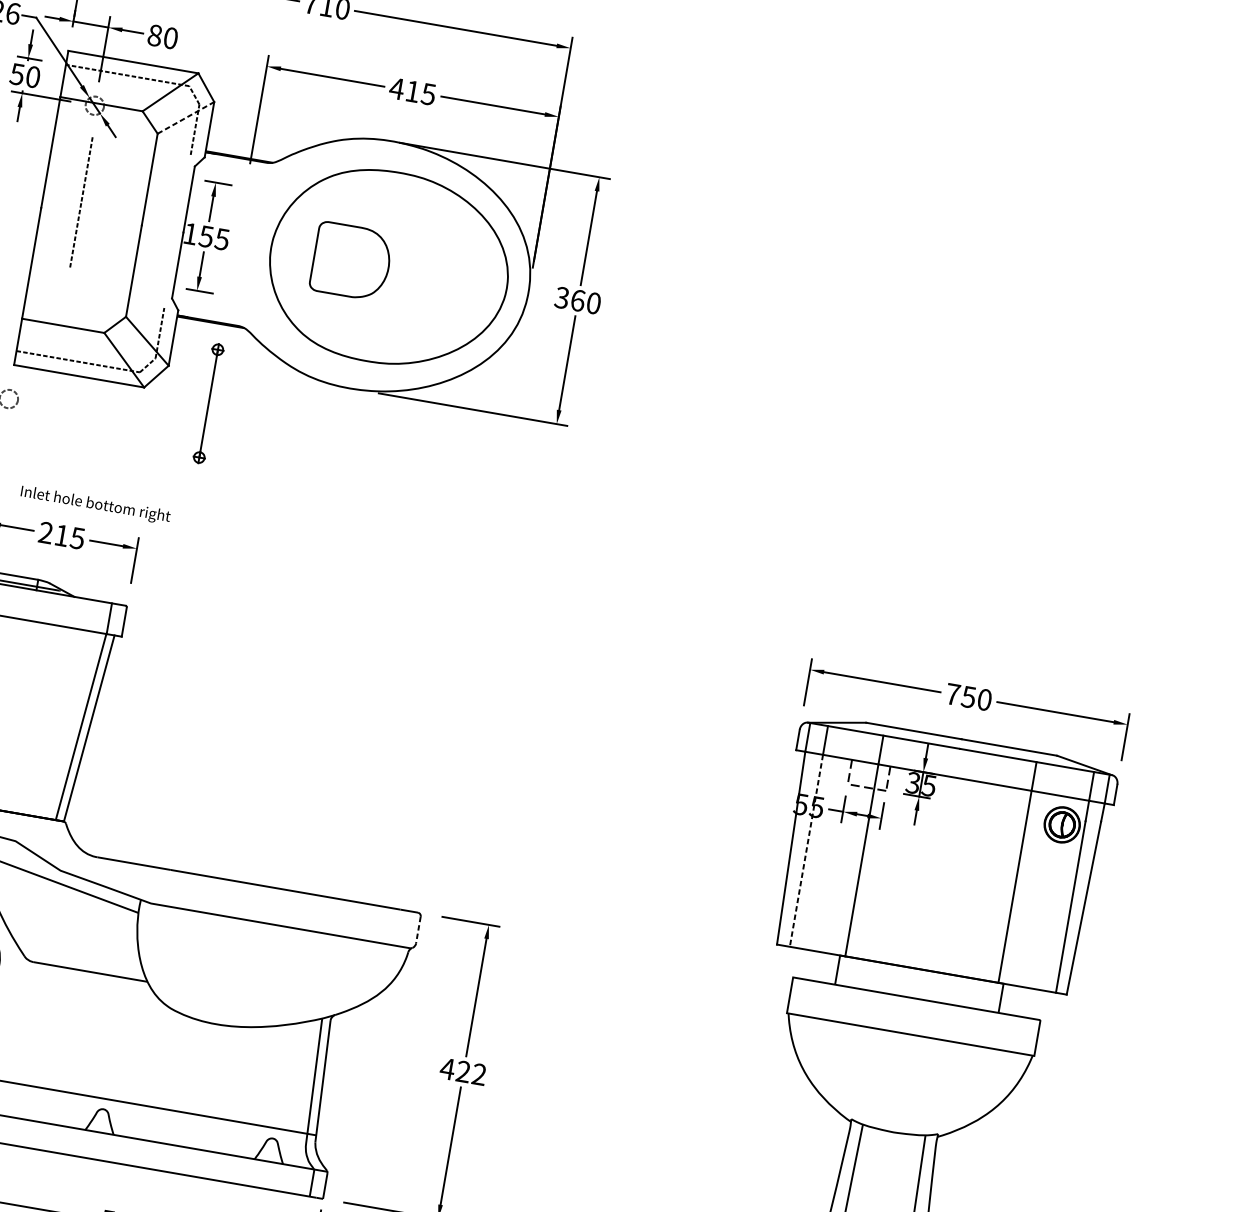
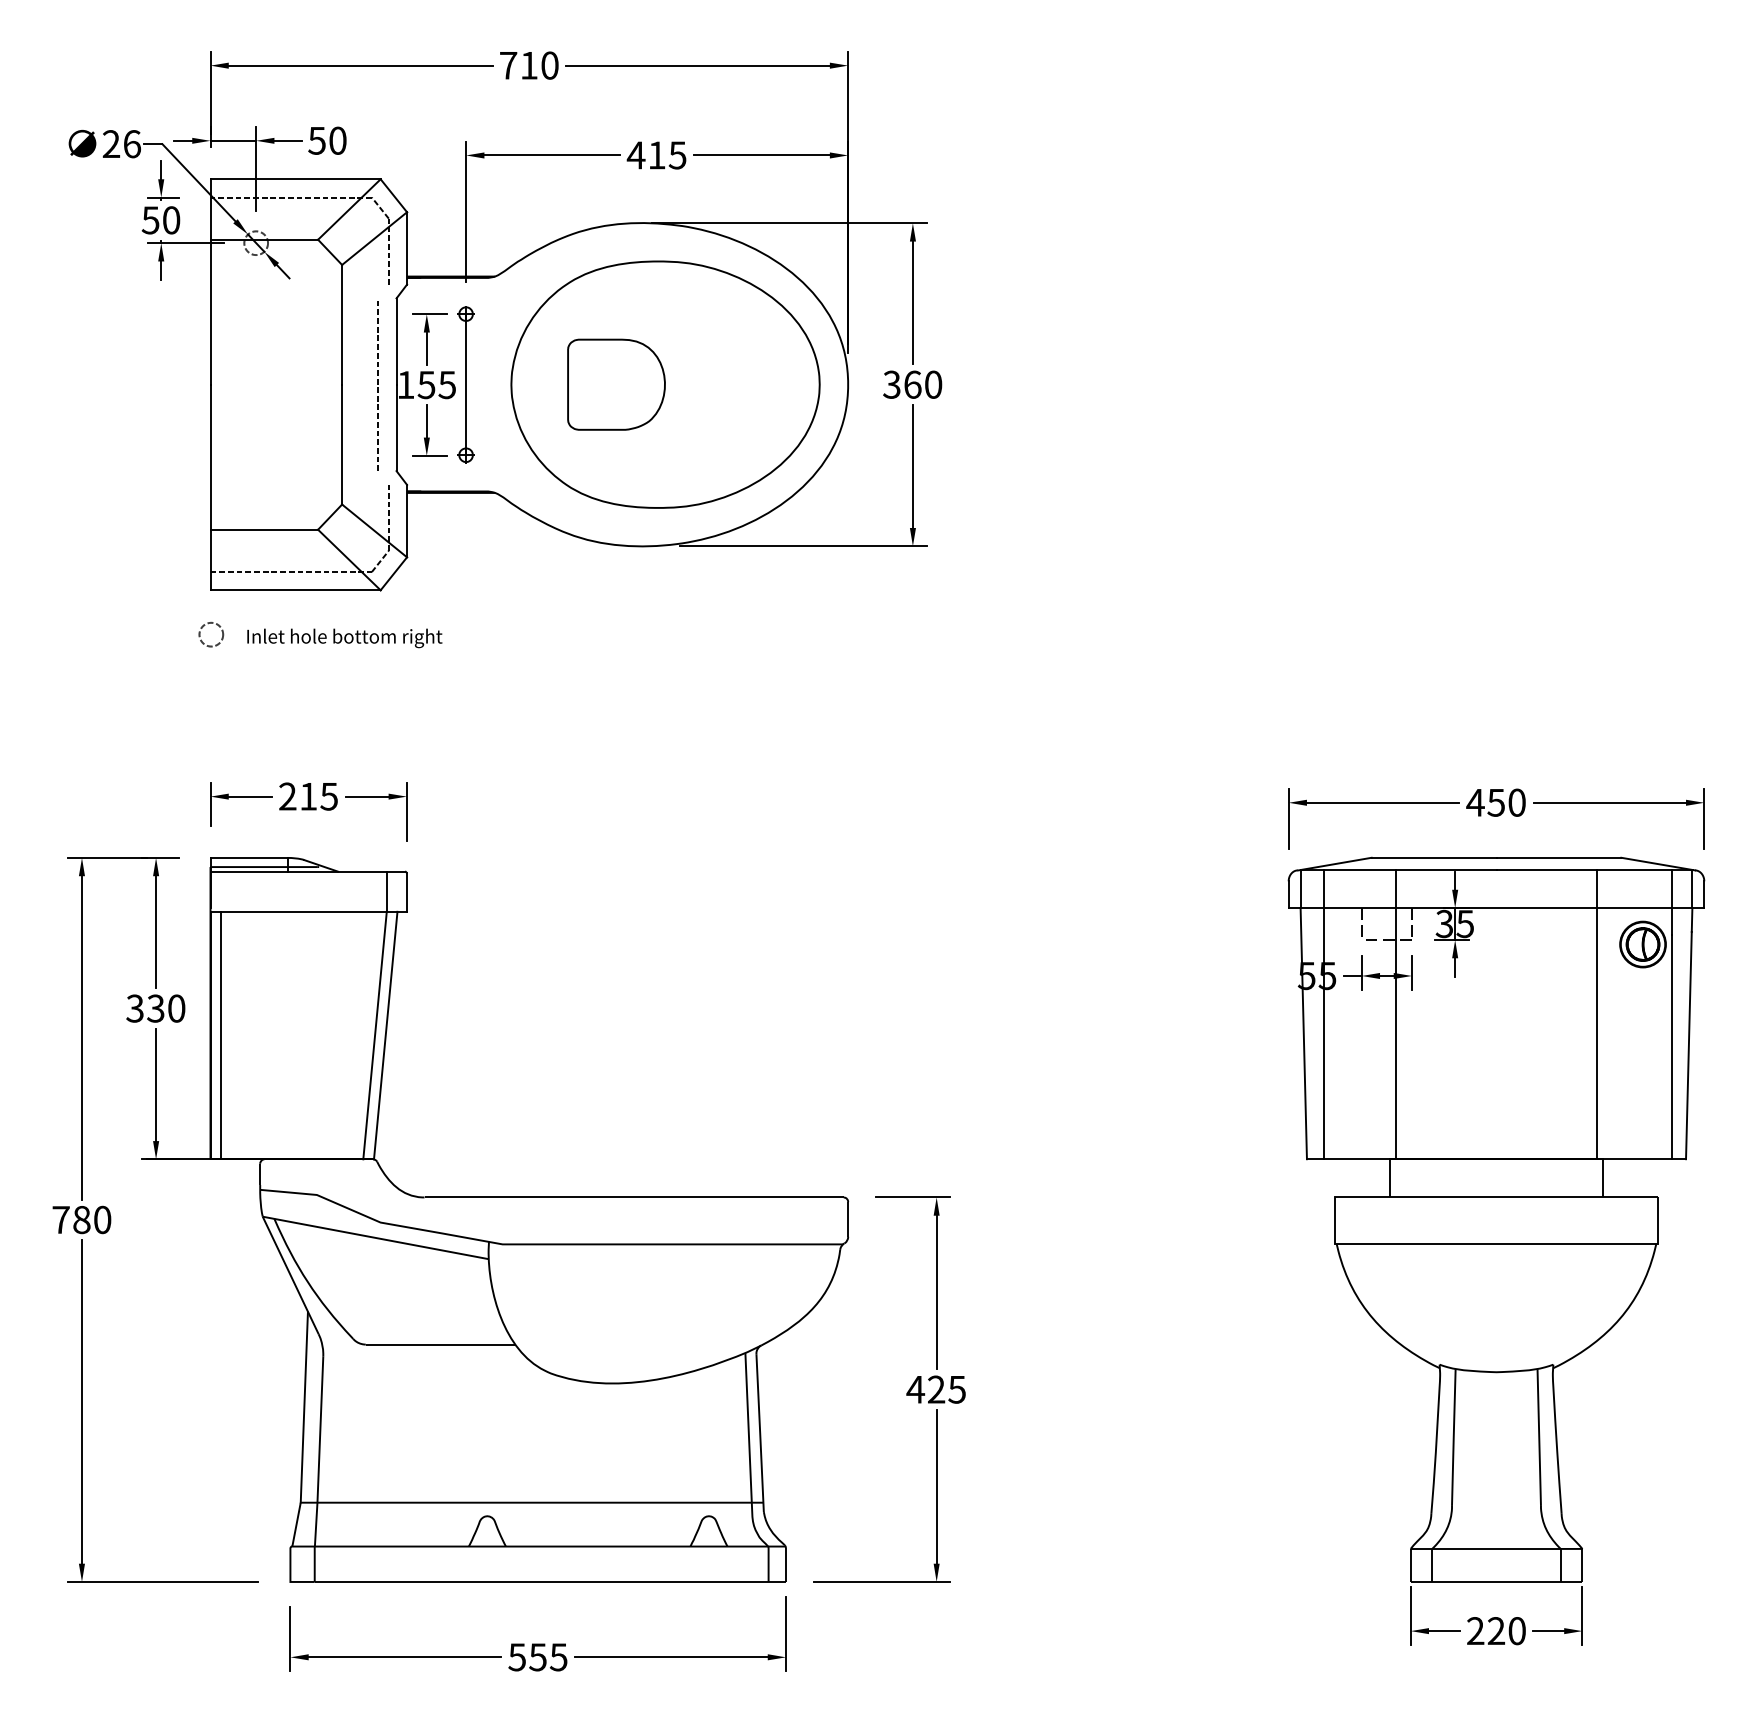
text: (154, 35) -> (316, 140), 80 -> 50
line: (185, 117) -> (374, 238), dashed -> solid
line: (80, 201) -> (377, 384), moved
part: (208, 403) -> (465, 384), moved
text: (95, 505) -> (344, 638), moved
text: (952, 694) -> (1475, 802), 750 -> 450
line: (806, 850) -> (1323, 1033), dashed -> solid
line: (418, 930) -> (848, 1219), dashed -> solid
text: (478, 1074) -> (956, 1389), 422 -> 425

